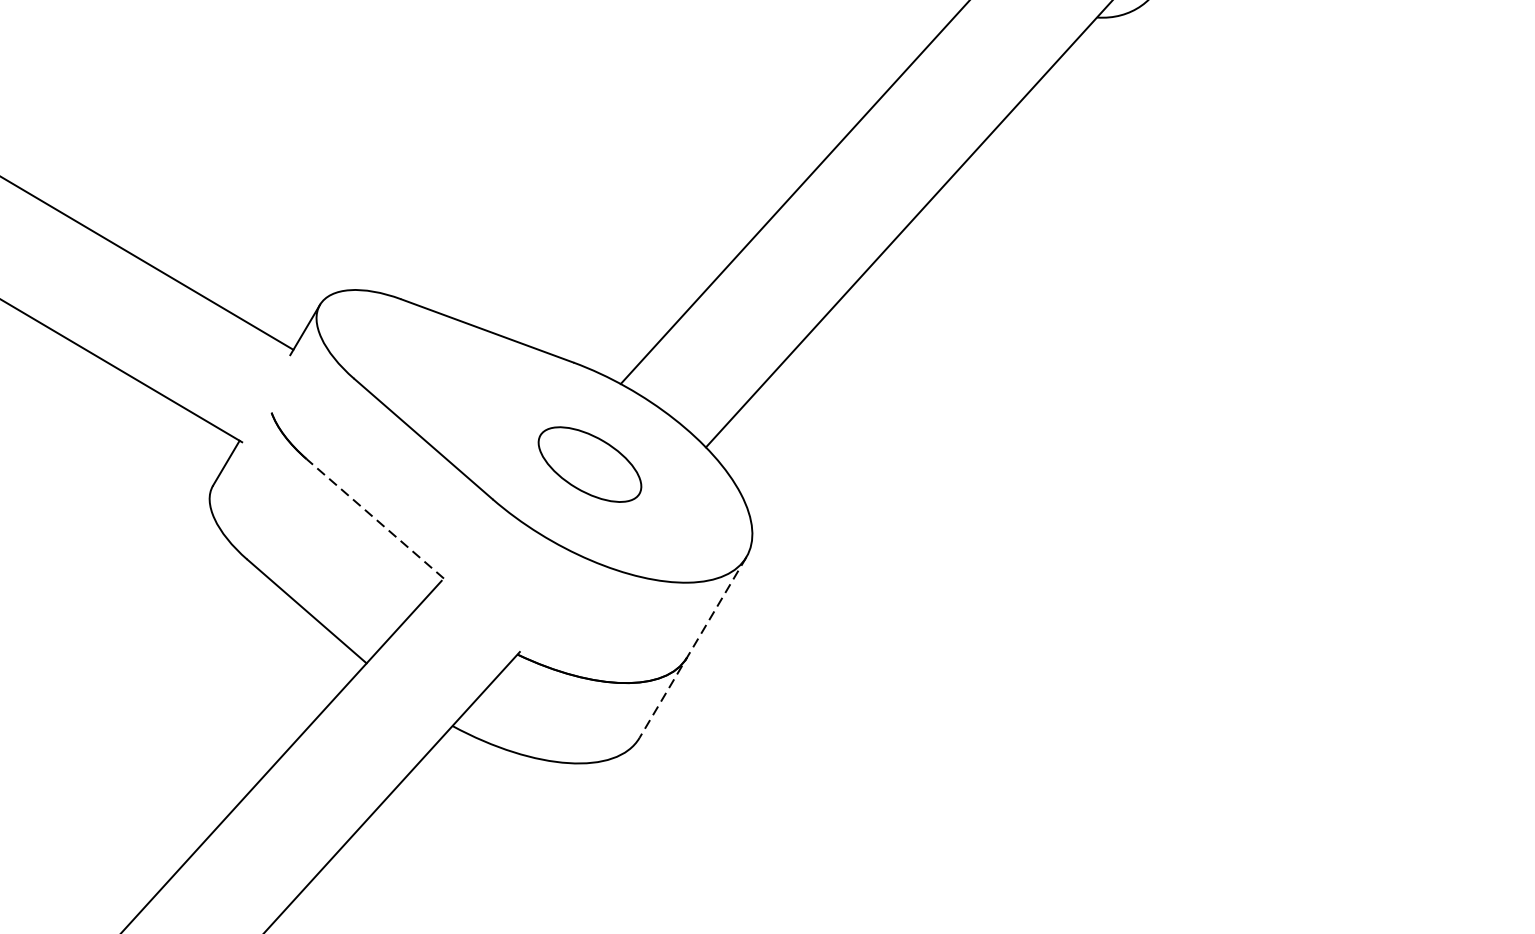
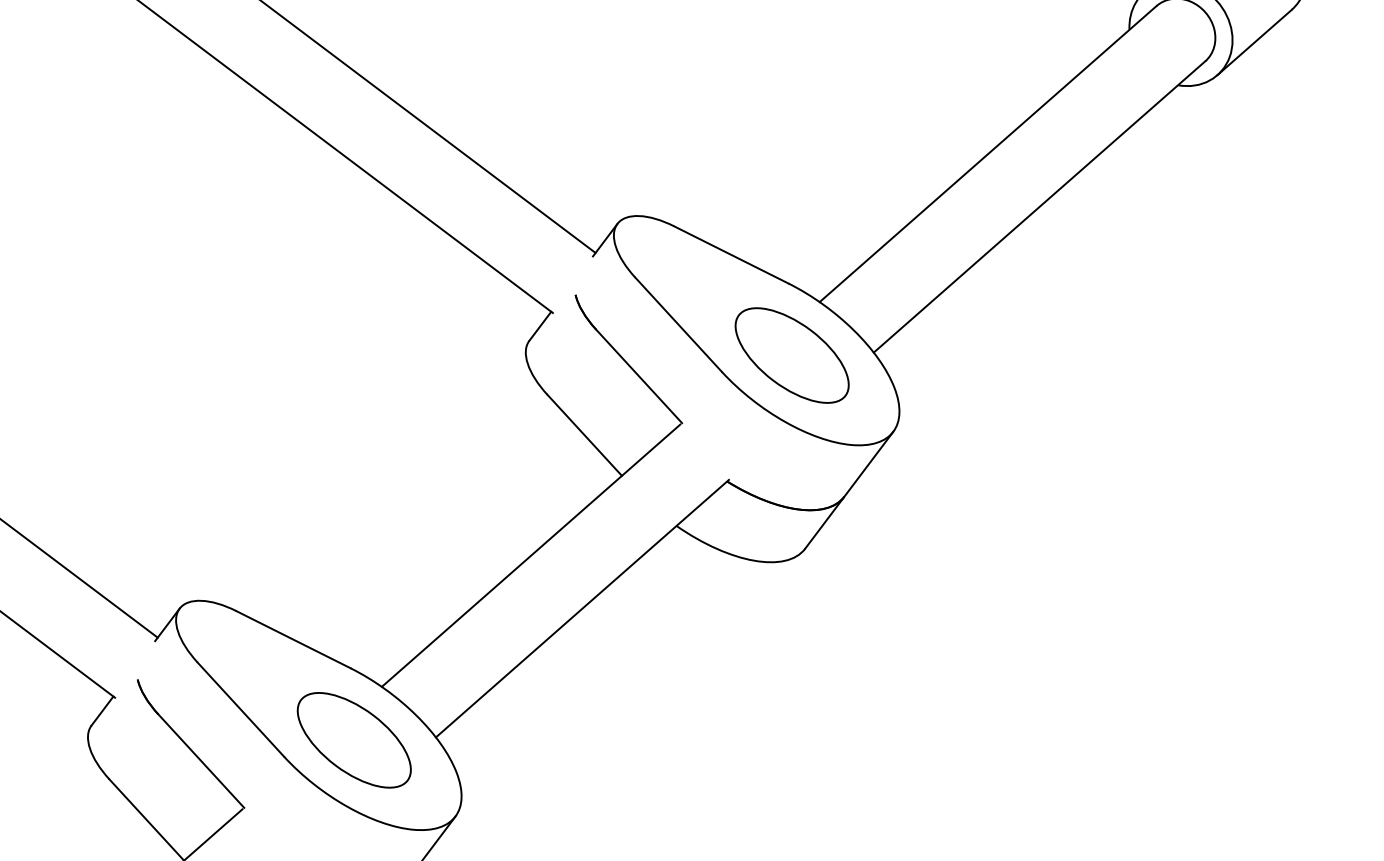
part: (589, 464) -> (791, 355), size x1.67
line: (374, 519) -> (638, 376), dashed -> solid
line: (691, 647) -> (848, 490), dashed -> solid

